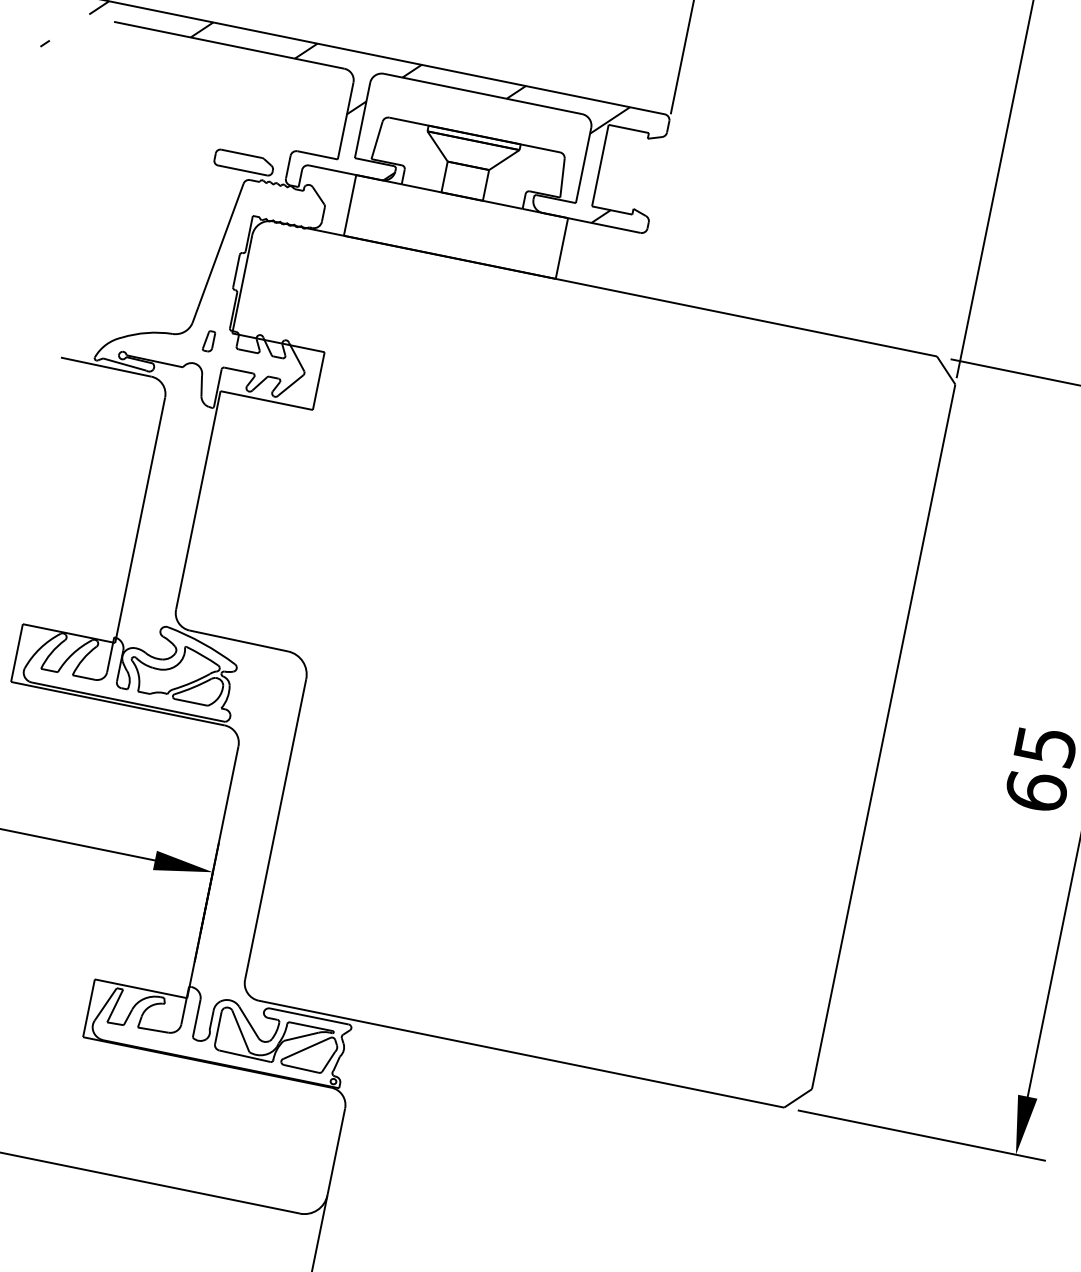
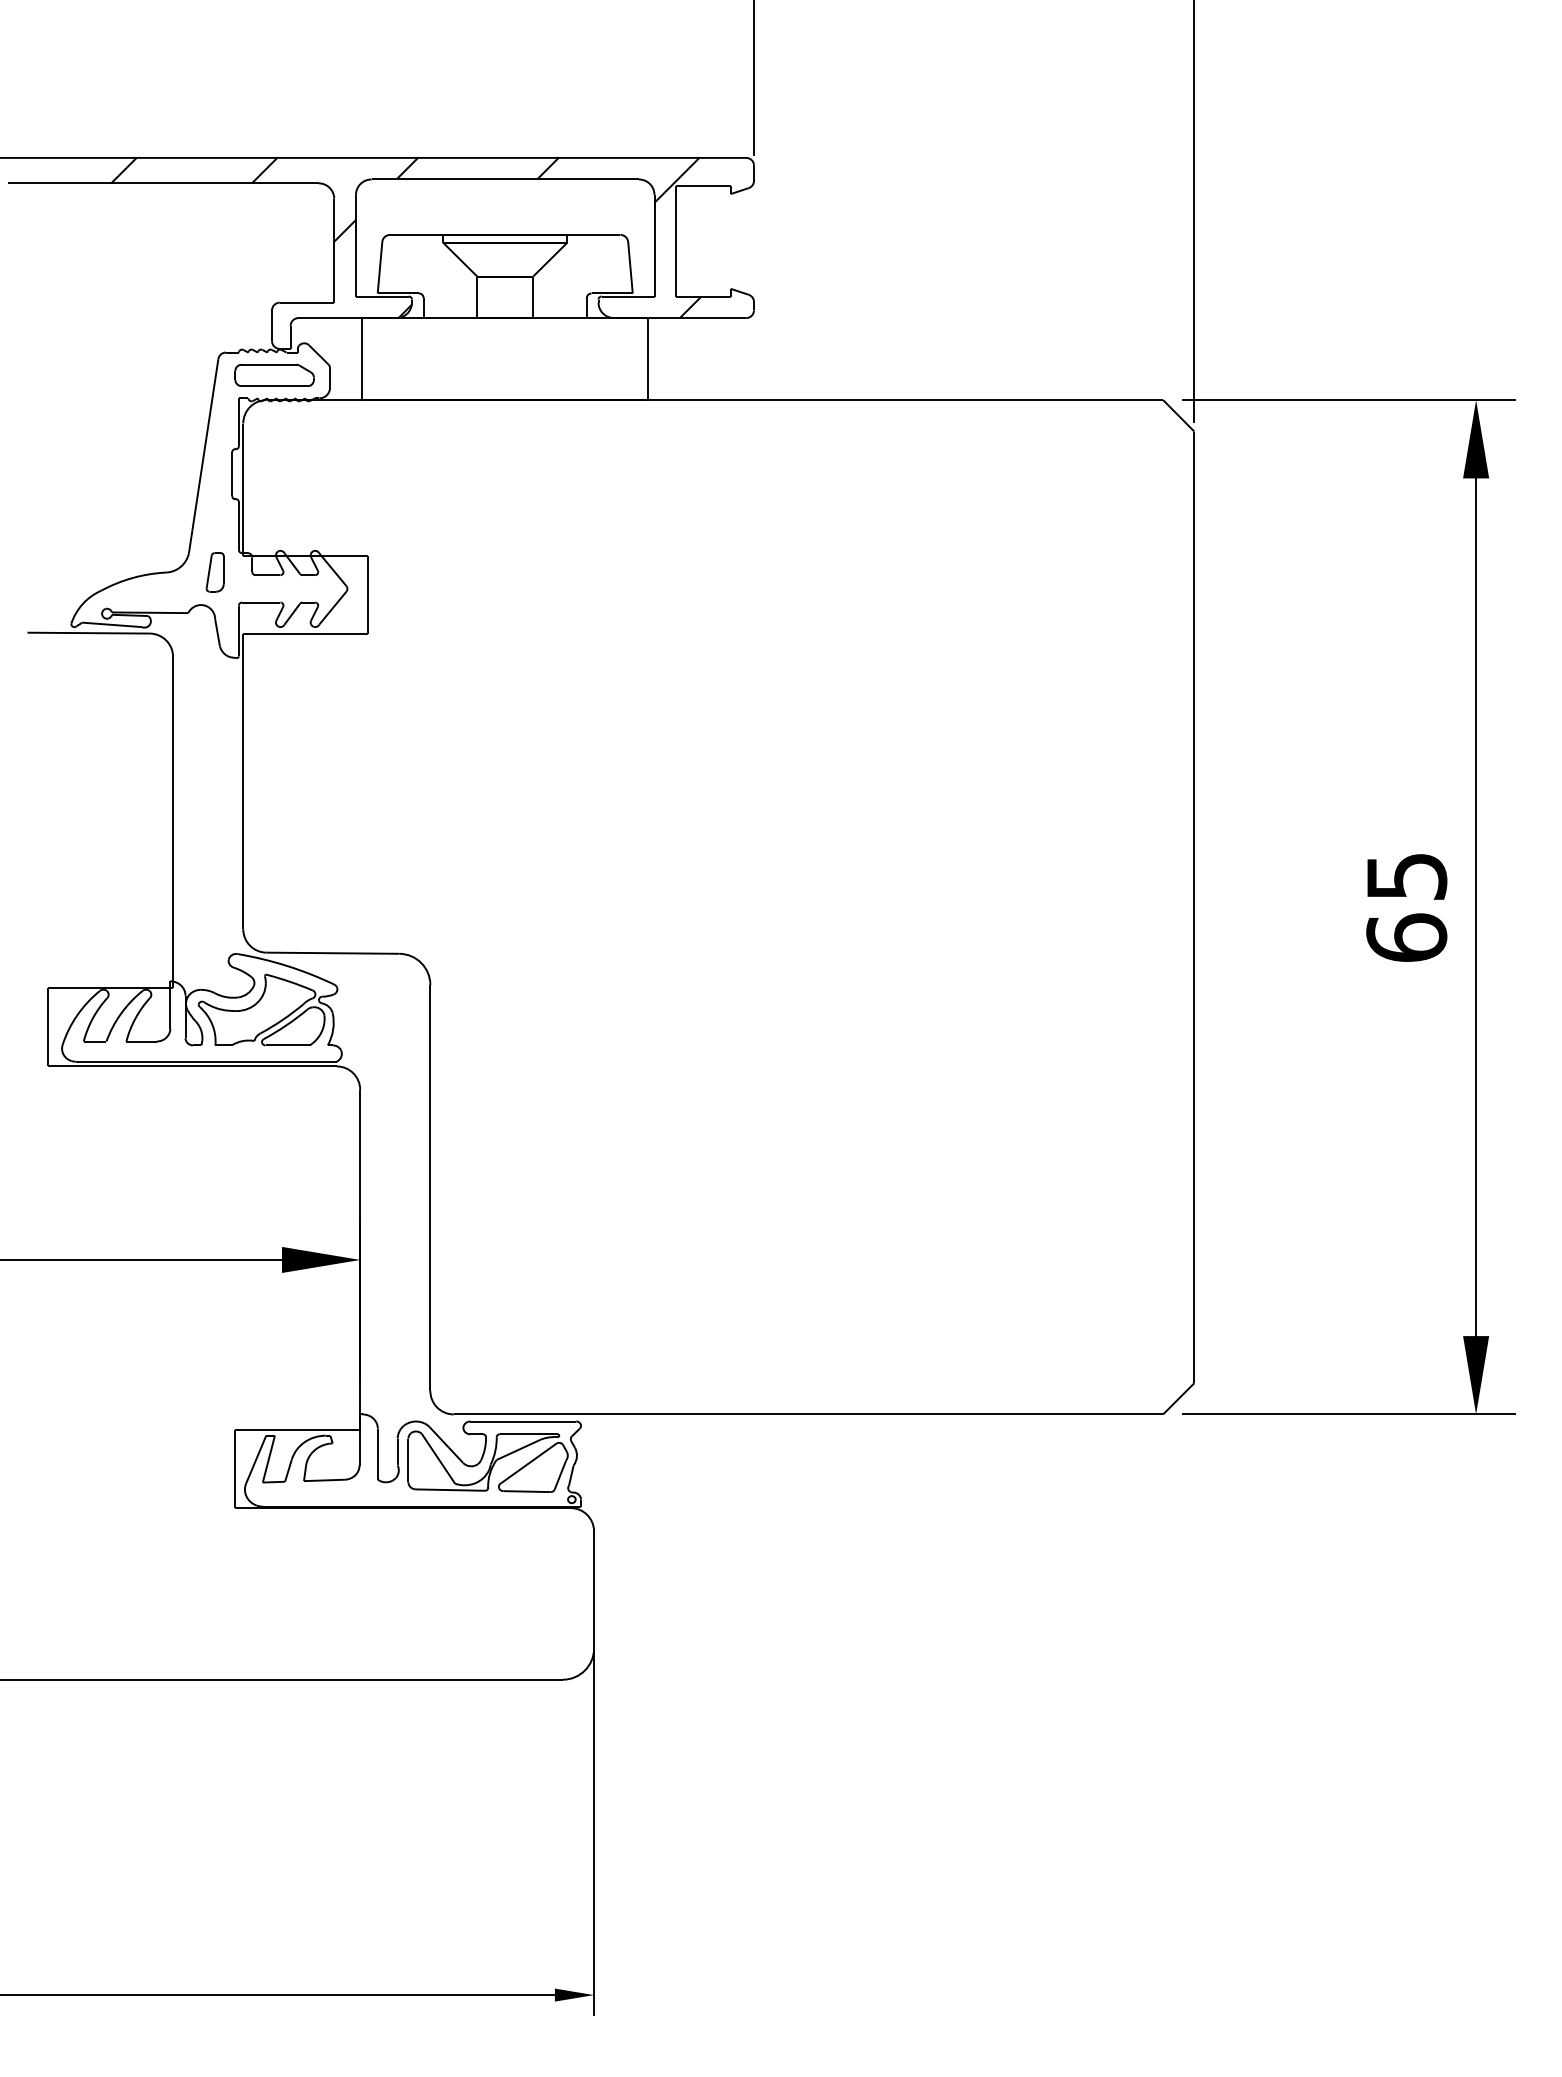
part: (244, 162) -> (274, 375), moved
part: (208, 341) -> (214, 572), size x1.43

